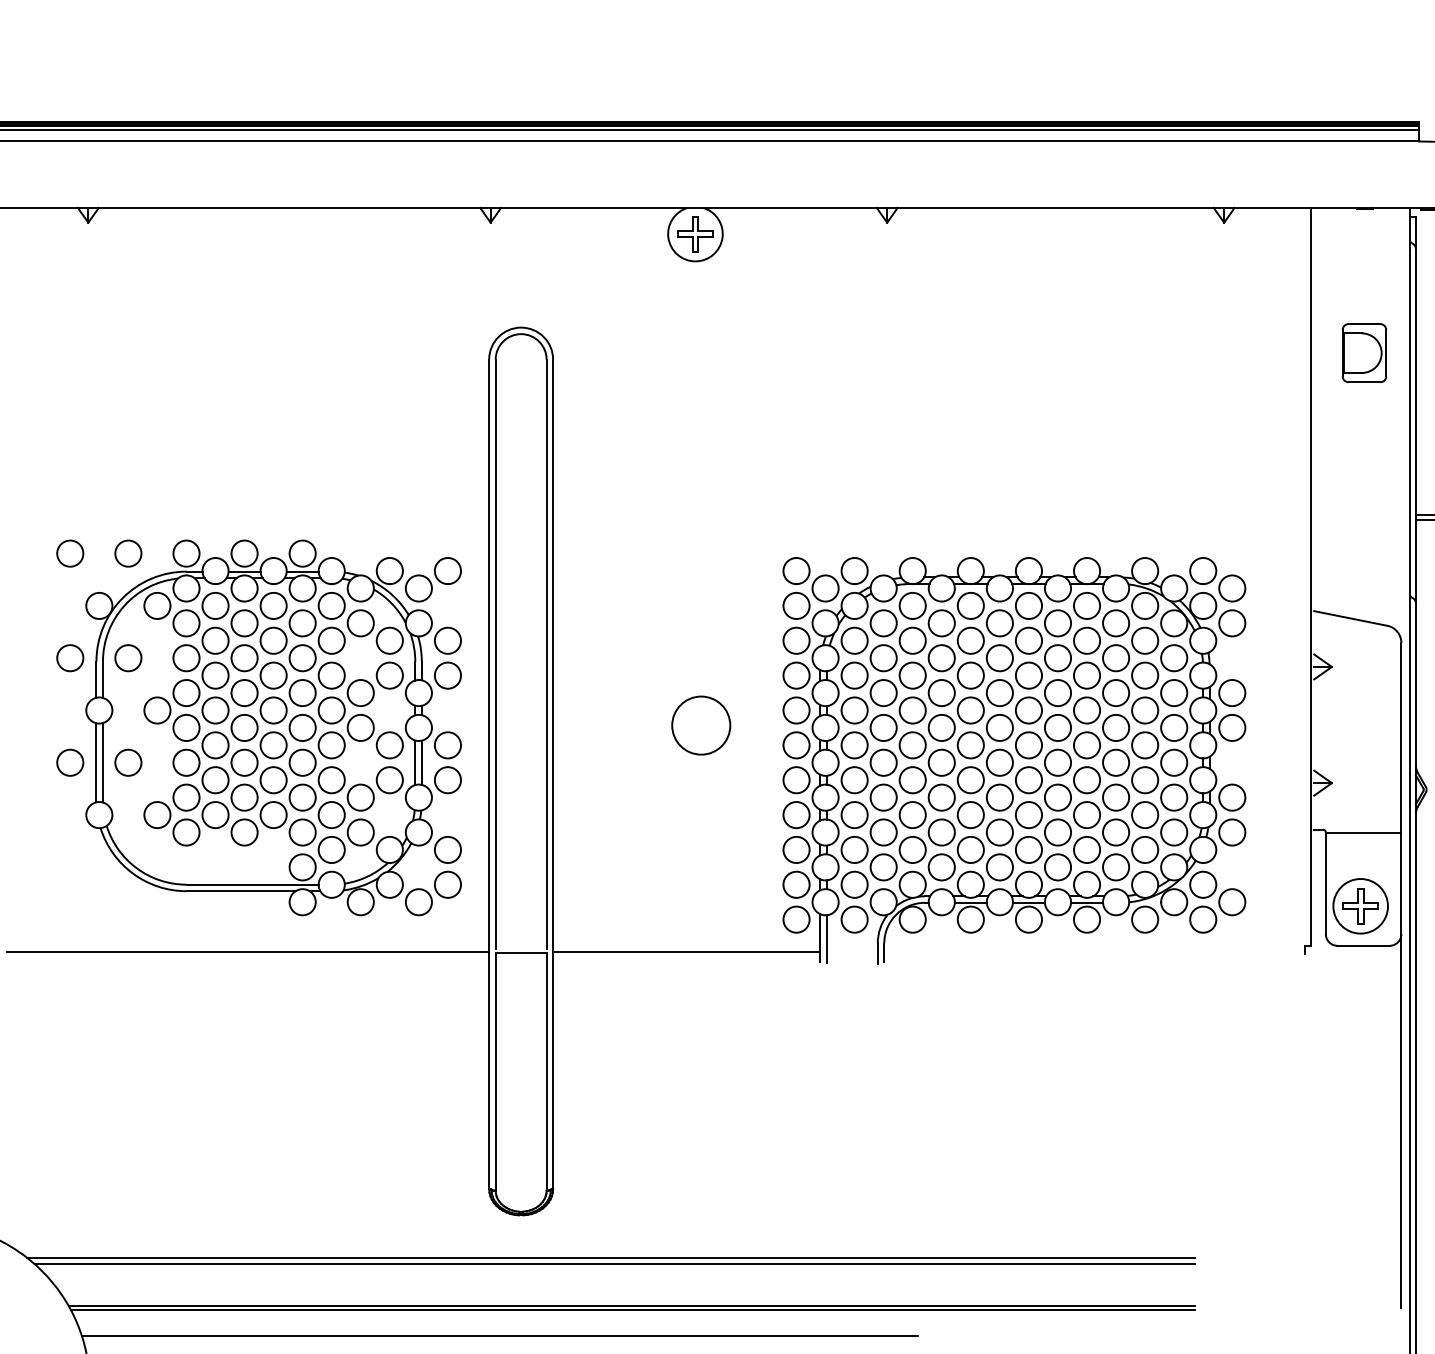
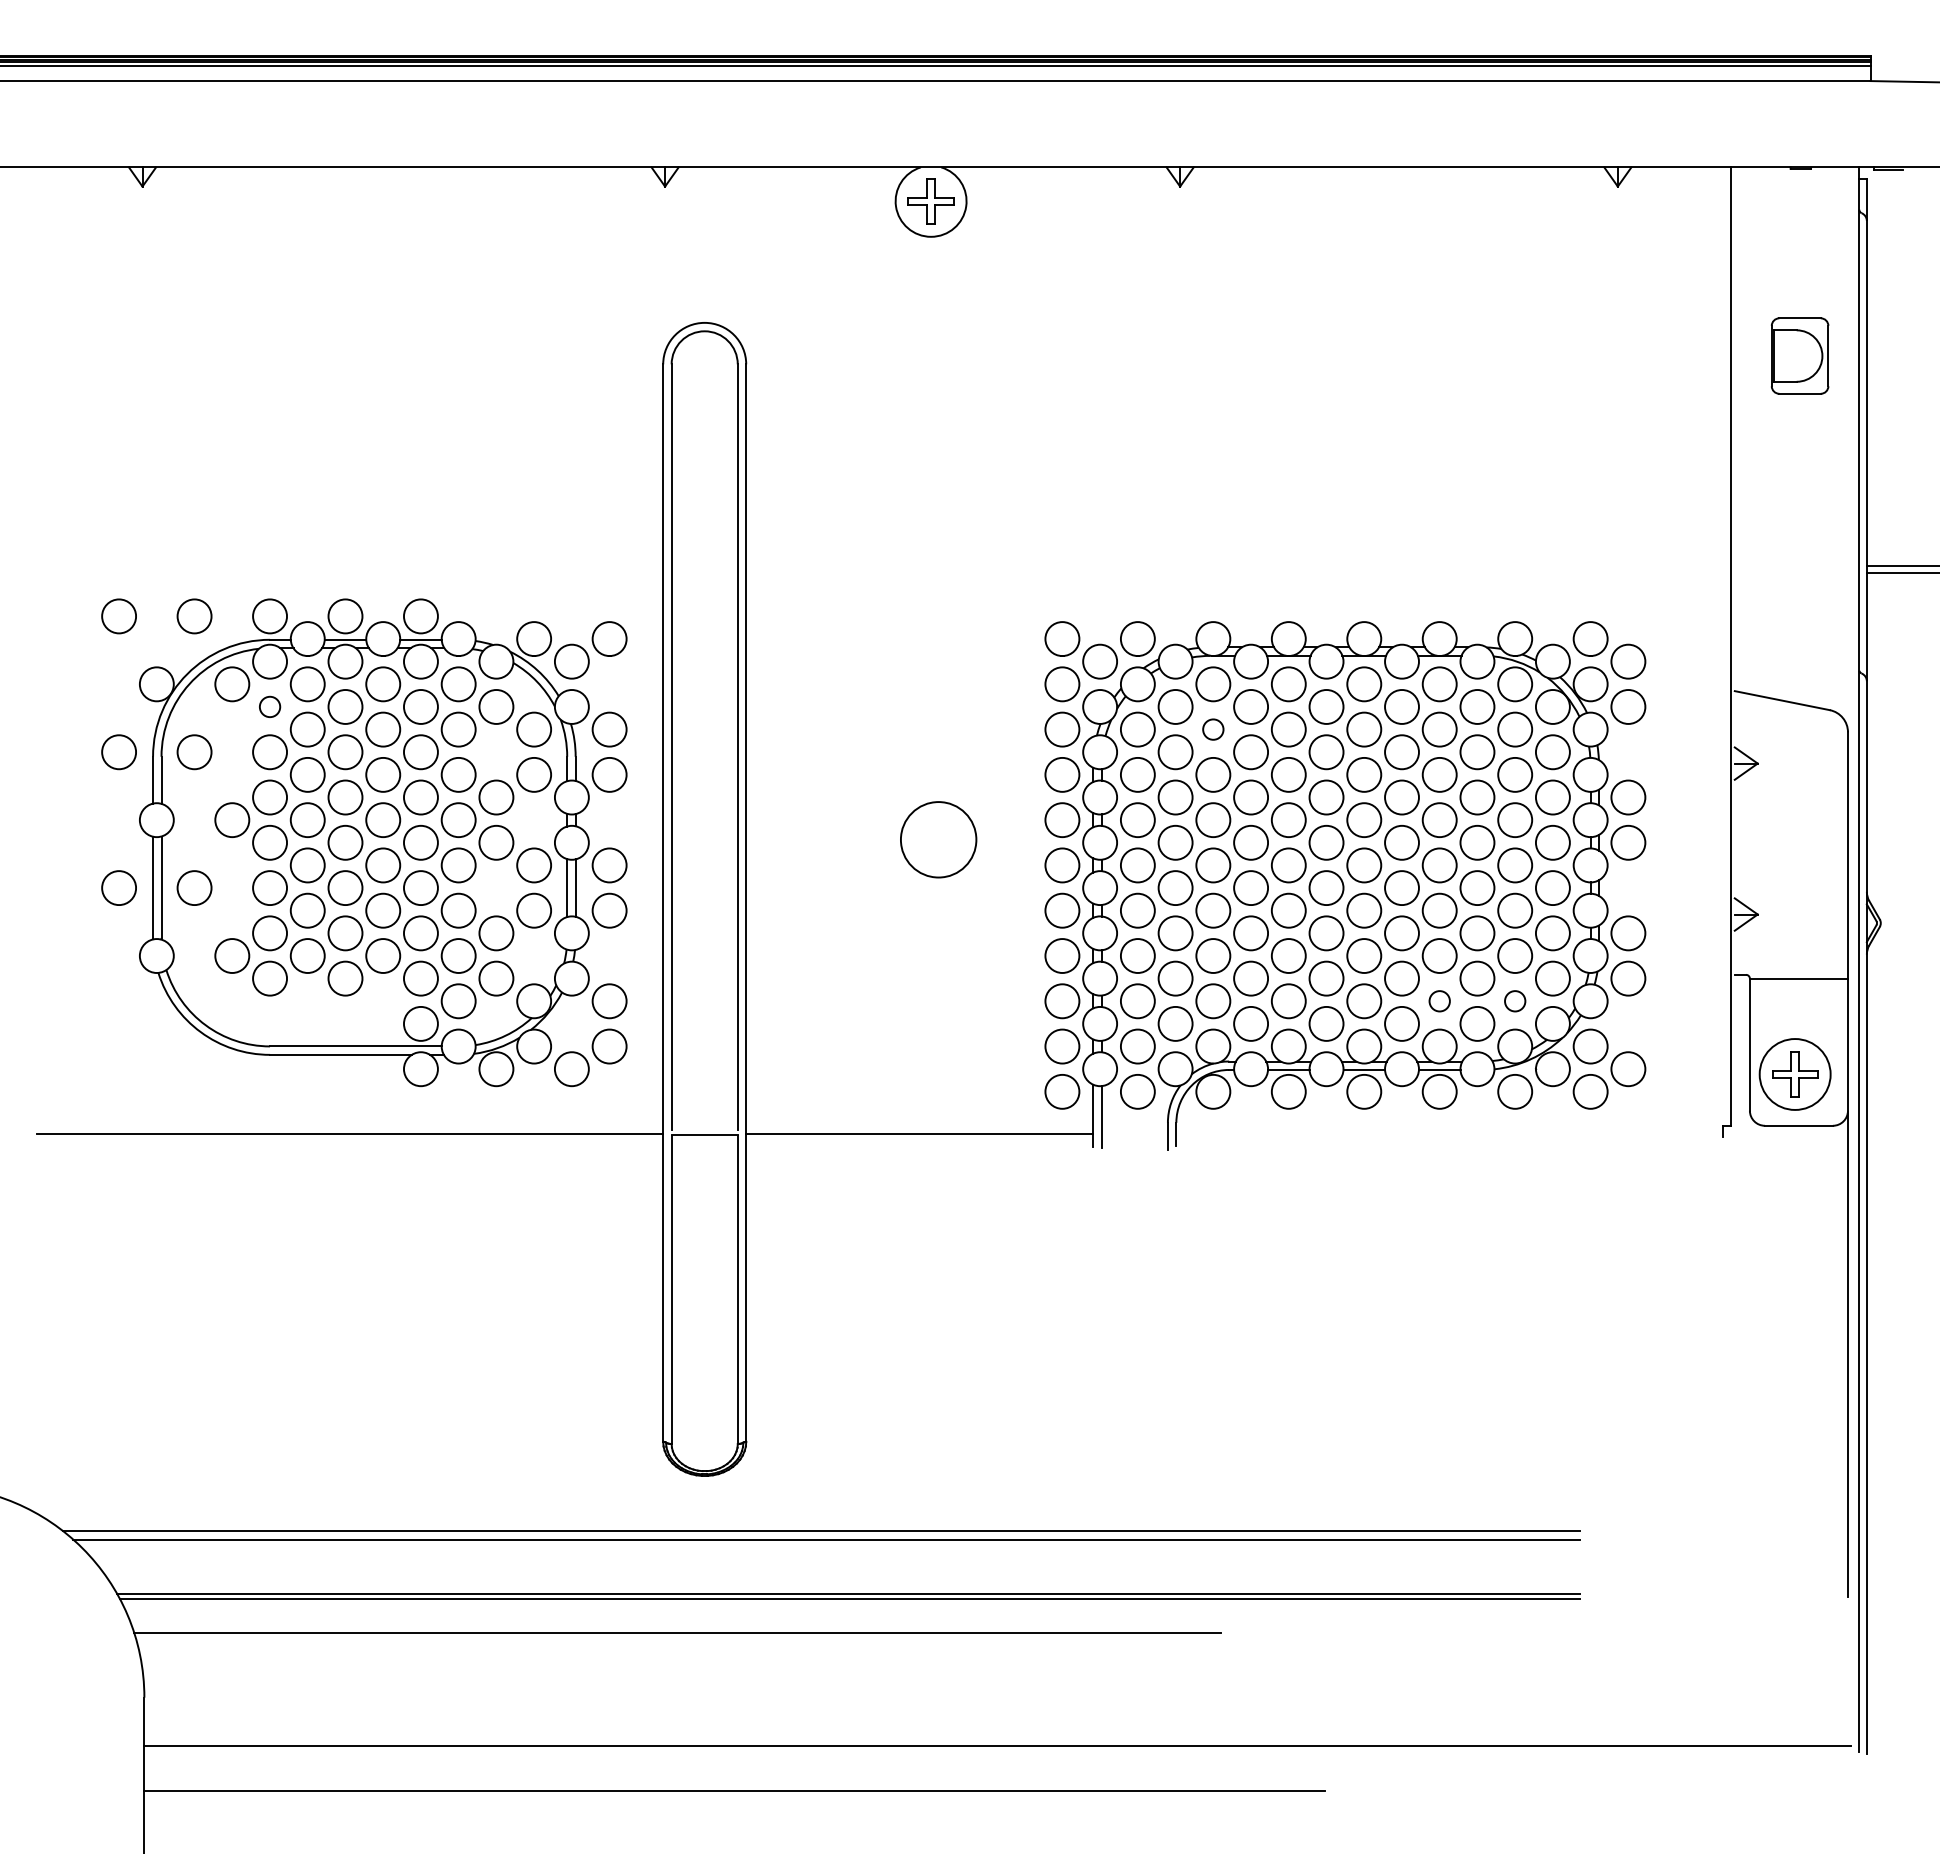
circle: (186, 622) -> (270, 706), size x0.6
circle: (912, 640) -> (1213, 729), size x0.6
circle: (1086, 850) -> (1439, 1001), size x0.6
circle: (1145, 850) -> (1515, 1001), size x0.6

